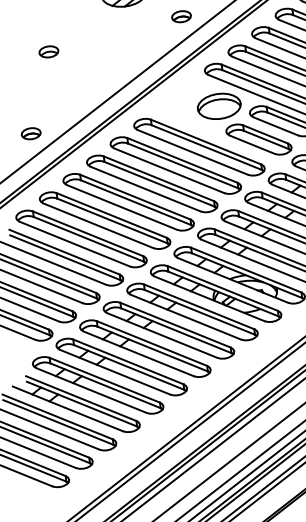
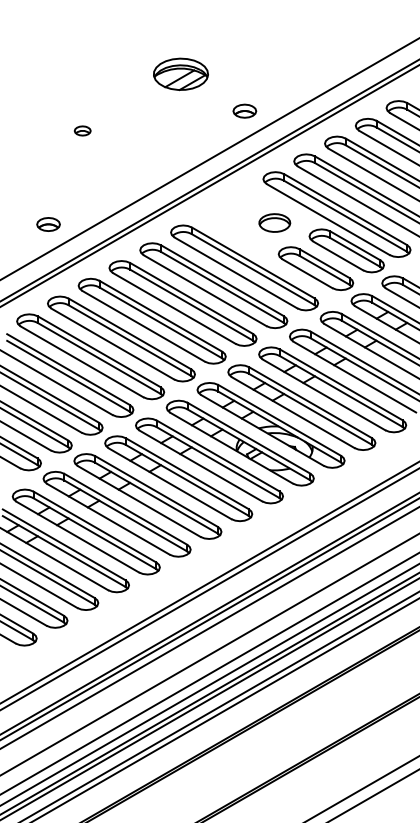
part: (48, 51) -> (82, 130), size x0.7
part: (219, 105) -> (274, 222), size x0.6

